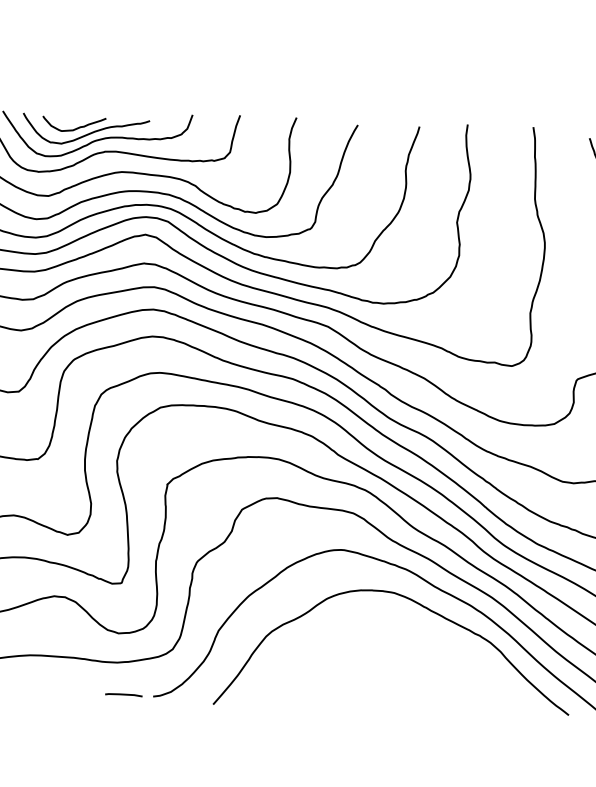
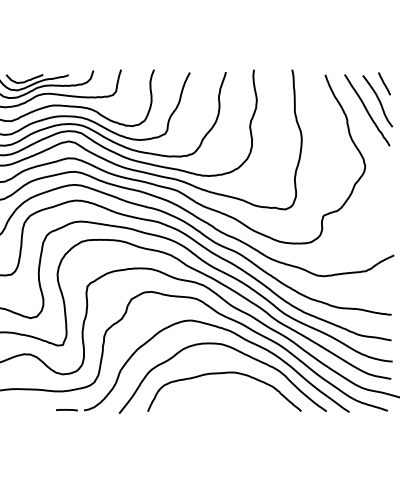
curve: (391, 644) -> (221, 374), added

